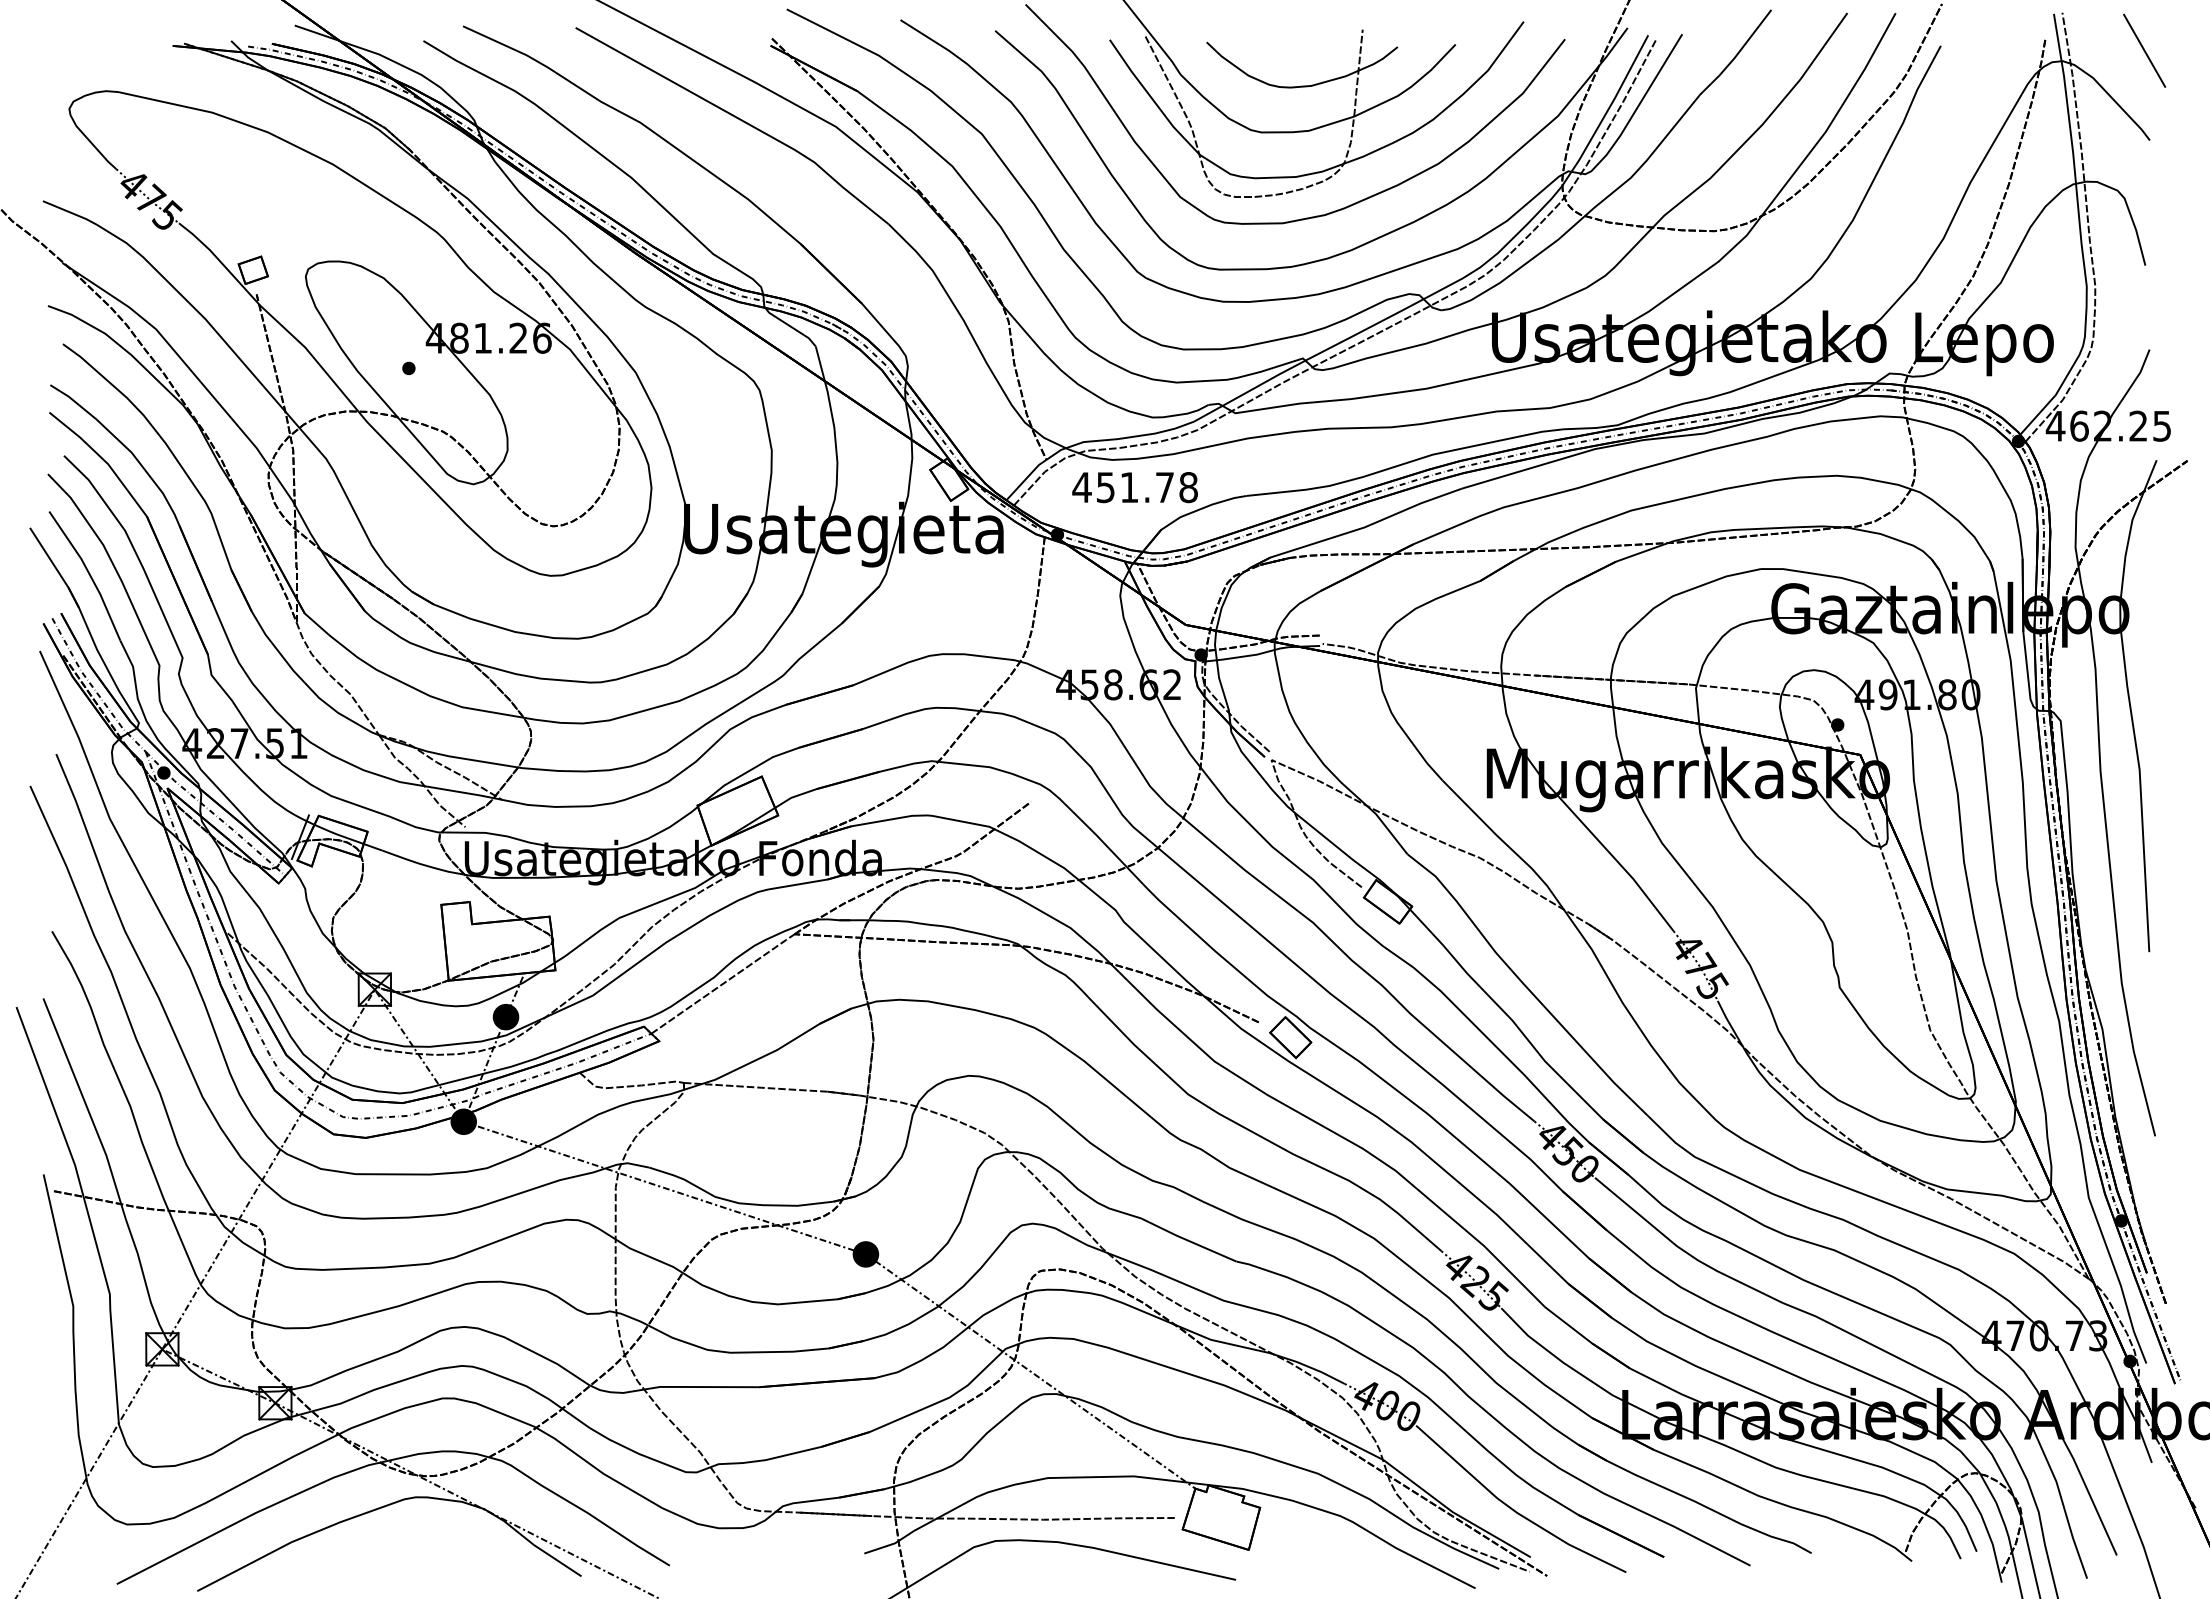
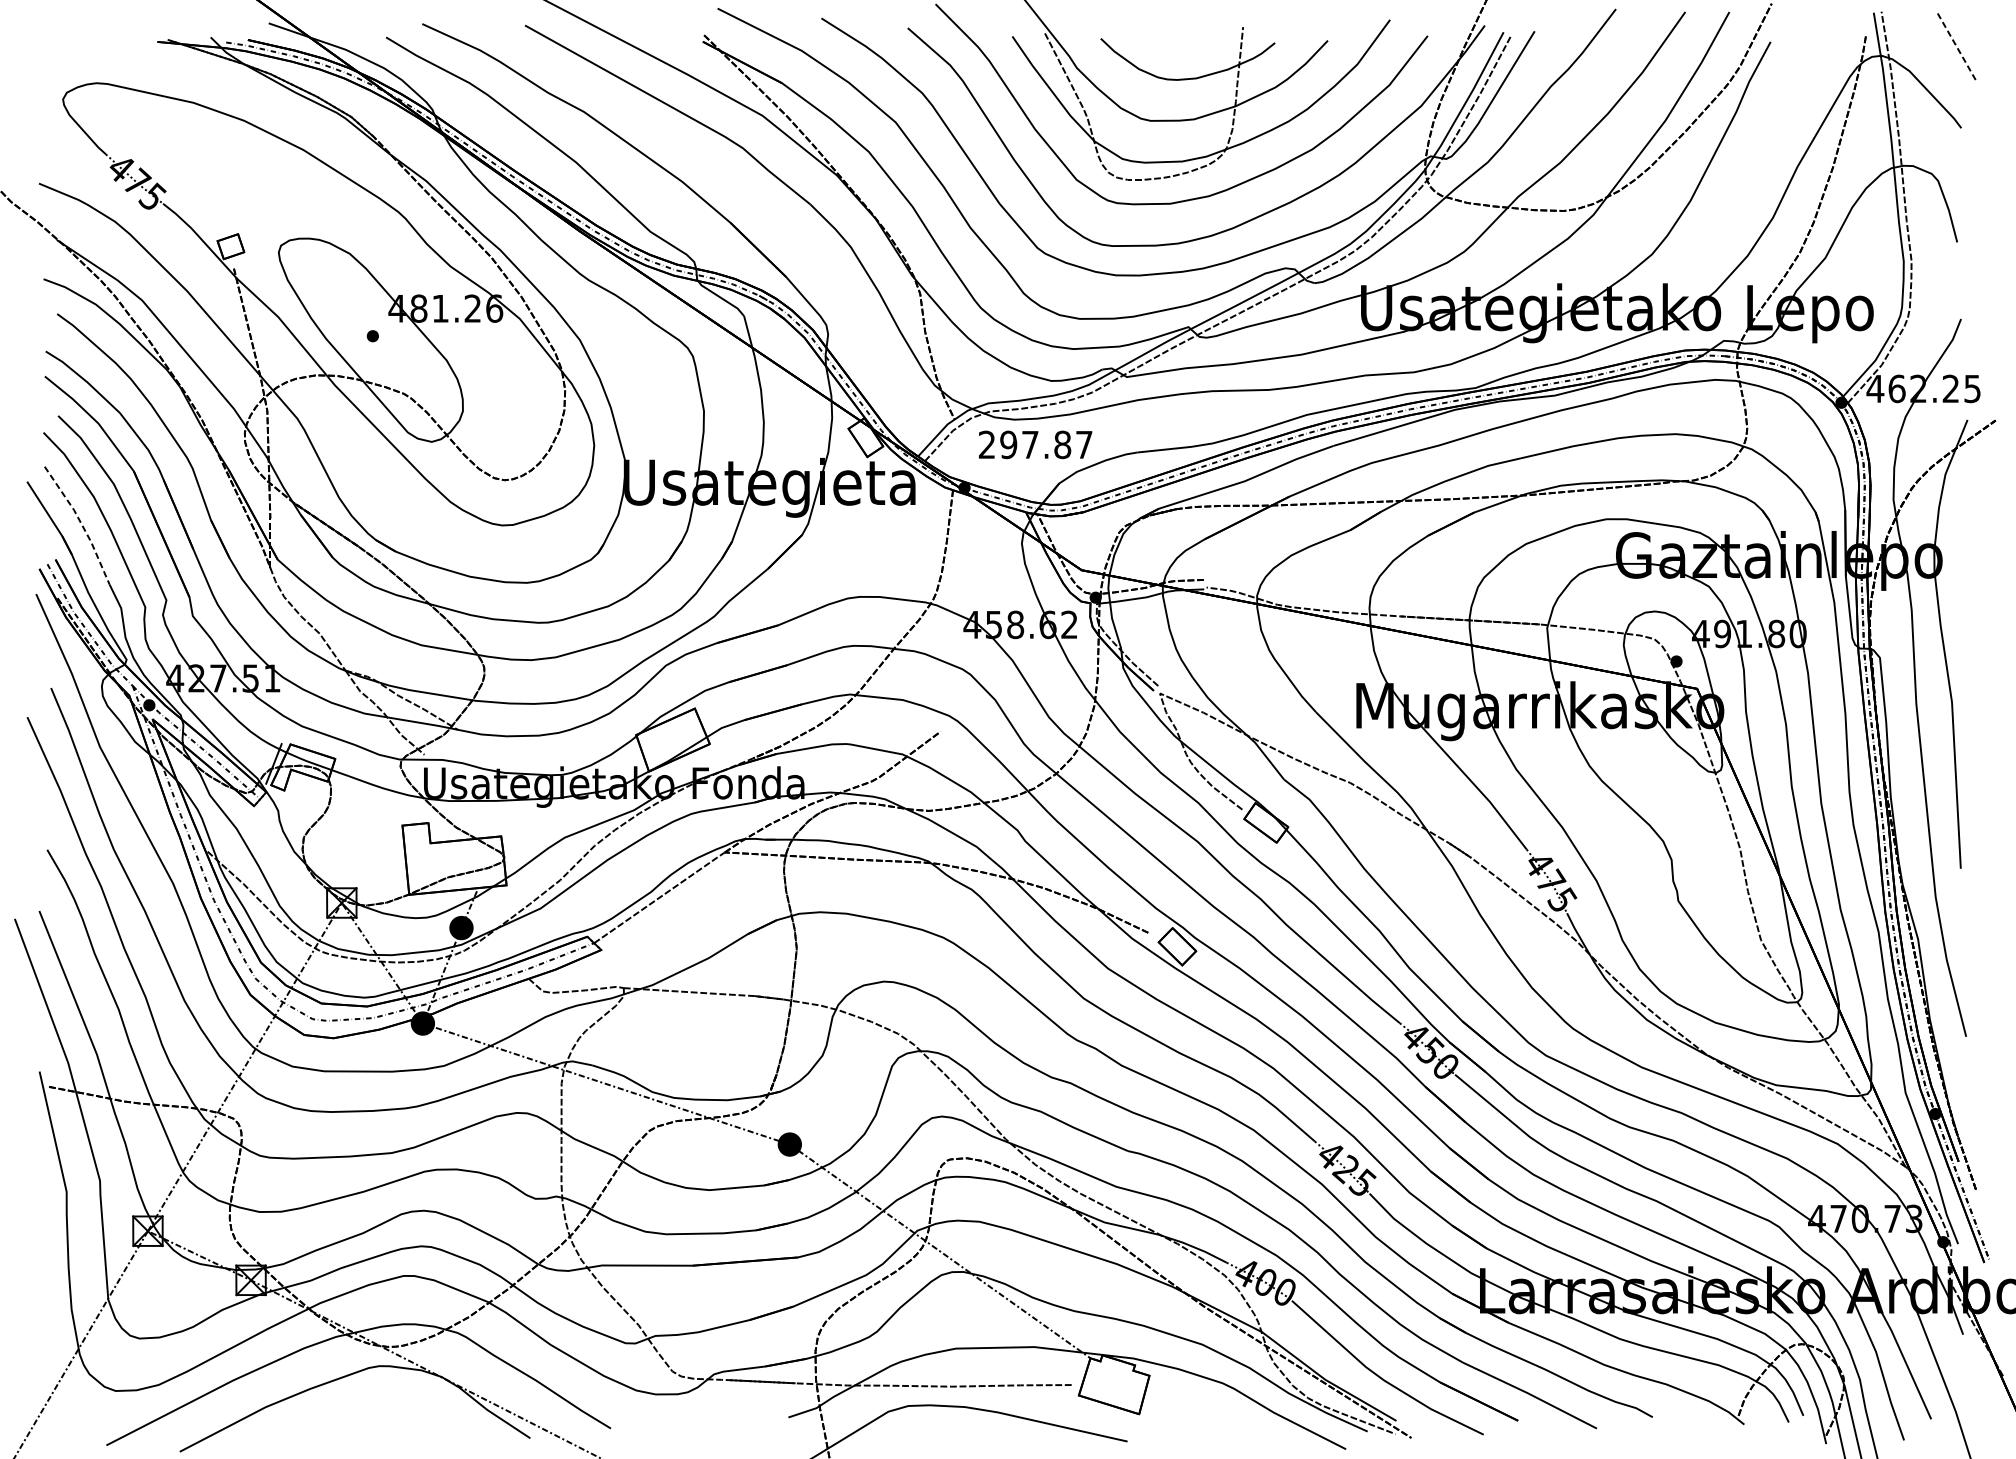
line: (2144, 50) -> (1956, 46), solid -> dashed
text: (1134, 487) -> (1034, 444), 451.78 -> 297.87
line: (89, 573) -> (81, 523), solid -> dashed

